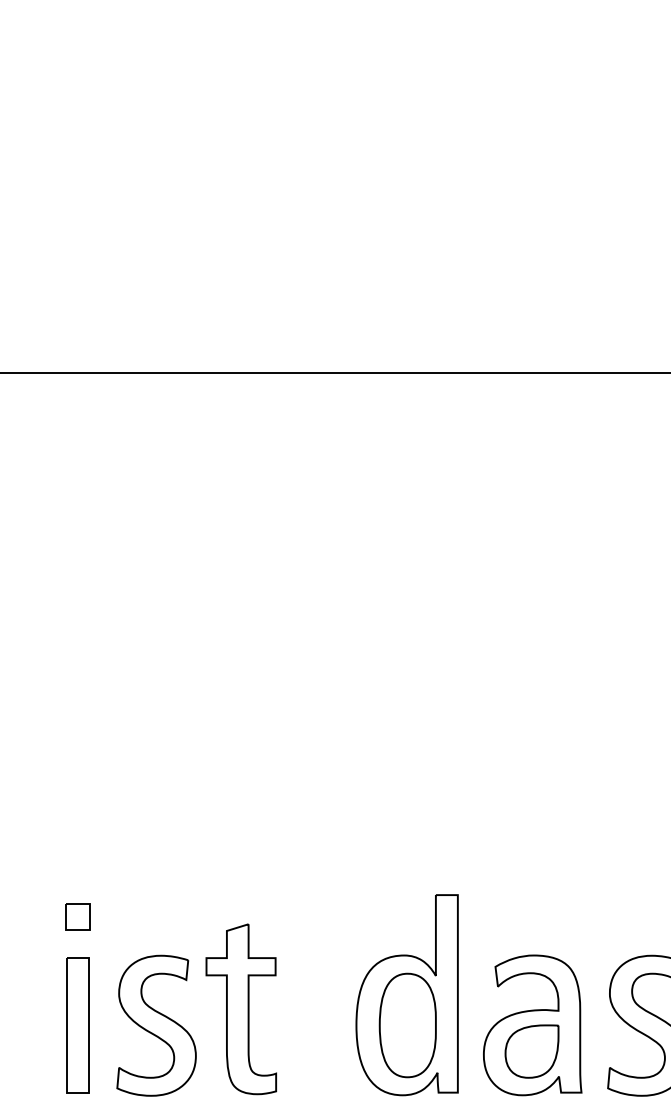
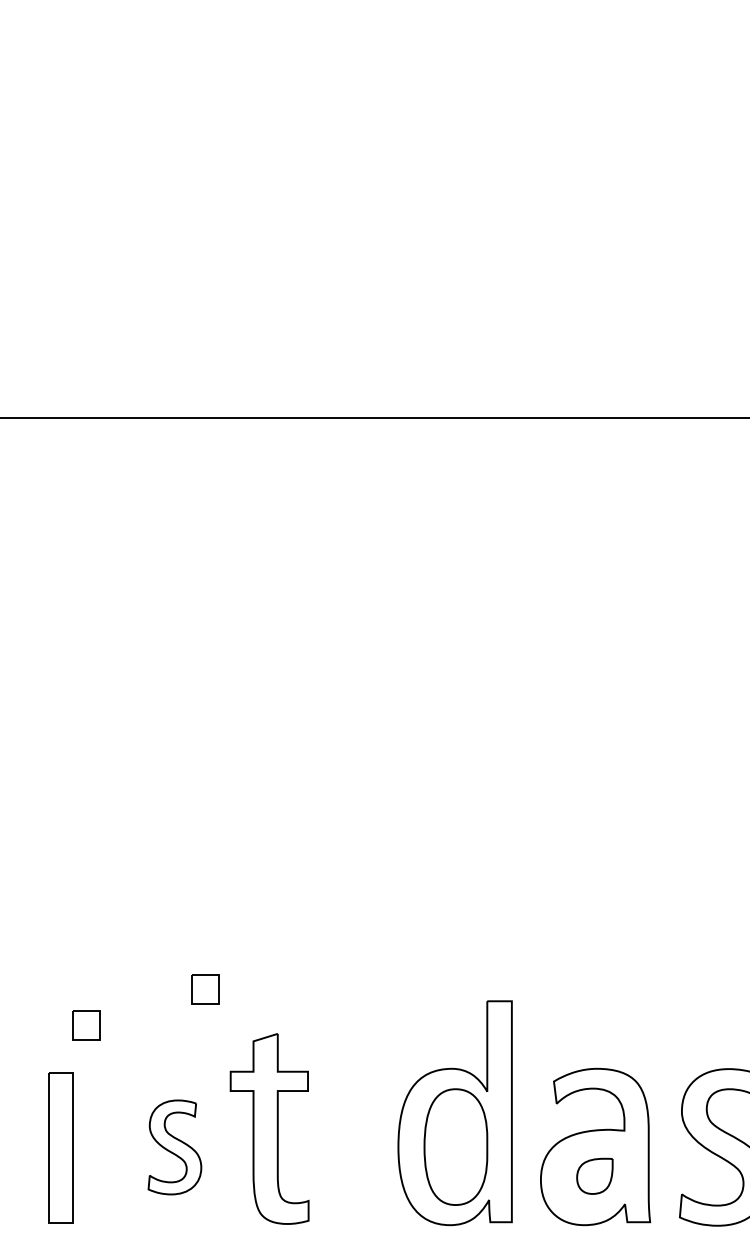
part: (183, 884) -> (205, 989), added
part: (77, 1024) -> (60, 1147), moved
part: (156, 1025) -> (174, 1147), size x0.6
part: (531, 1051) -> (594, 1176), size x0.6

